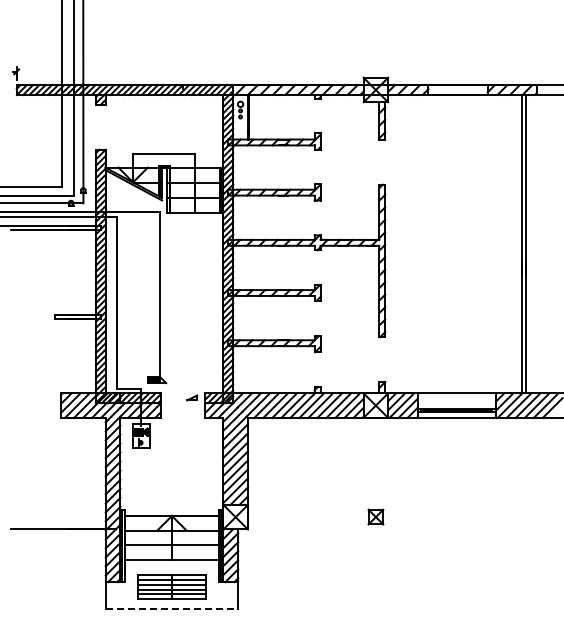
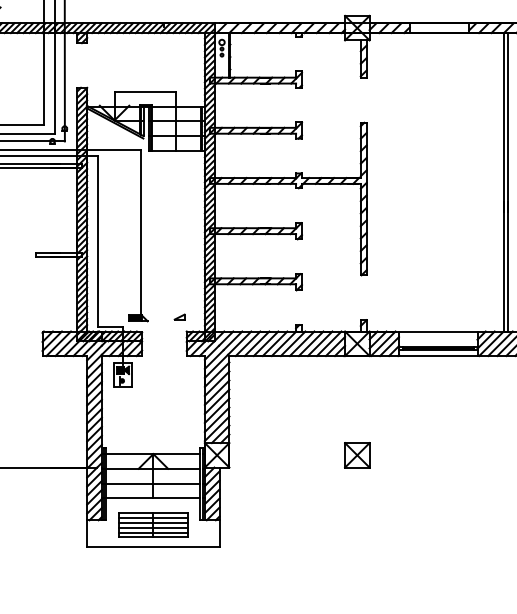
part: (192, 397) -> (179, 316), moved
part: (375, 516) -> (356, 454), size x1.67
line: (172, 609) -> (153, 547), dashed -> solid

